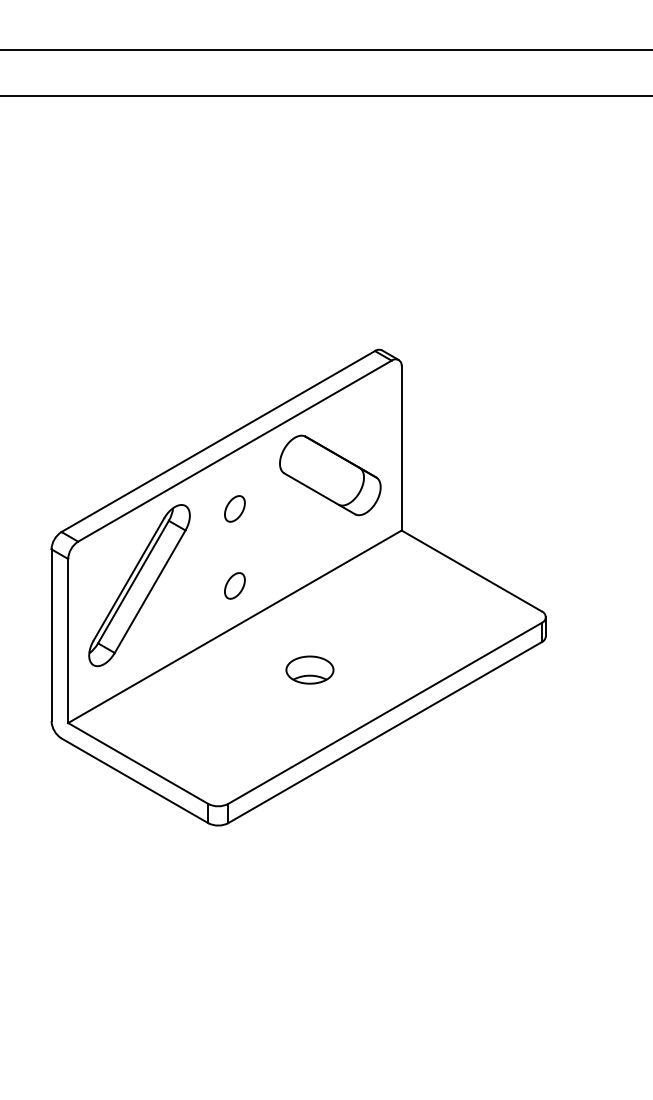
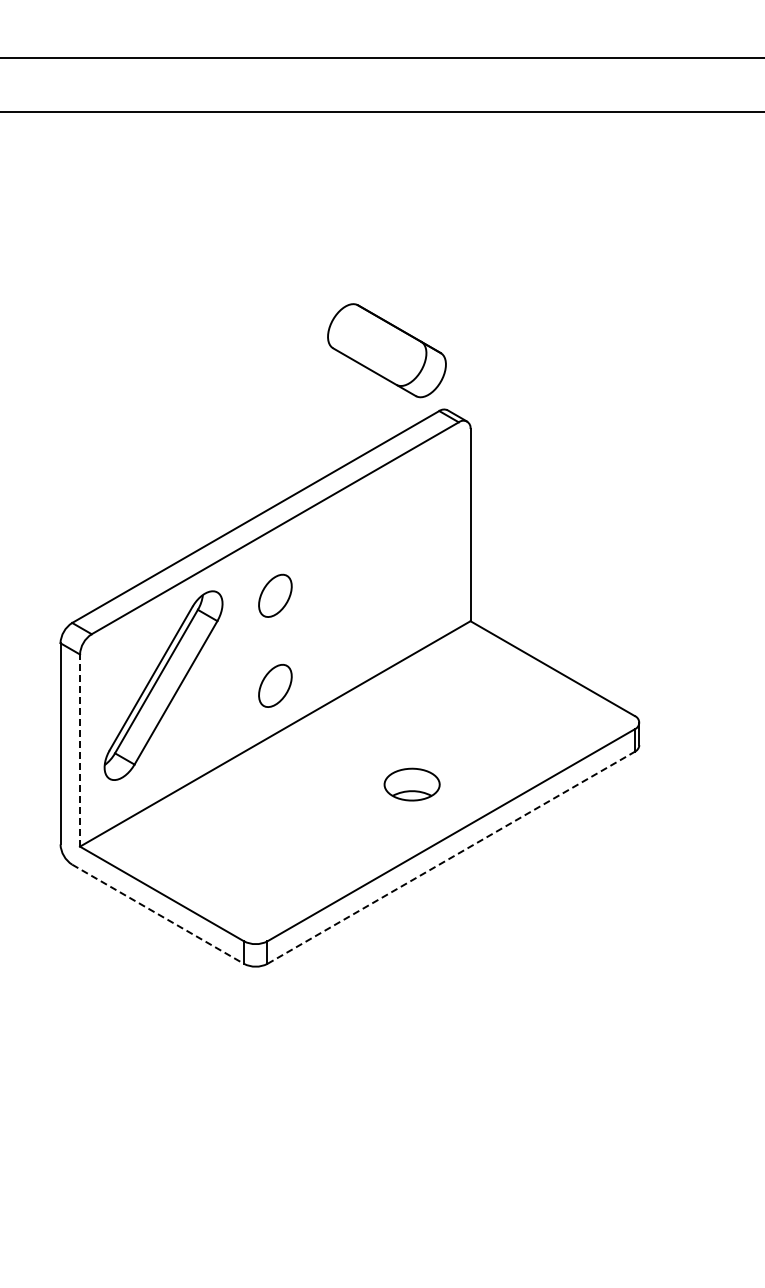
part: (329, 475) -> (386, 350), moved
part: (234, 508) -> (274, 595), size x1.4
part: (234, 586) -> (274, 686), size x1.4
line: (68, 640) -> (80, 750), solid -> dashed
part: (309, 669) -> (411, 784), moved
line: (385, 732) -> (451, 857), solid -> dashed
line: (135, 781) -> (158, 914), solid -> dashed

